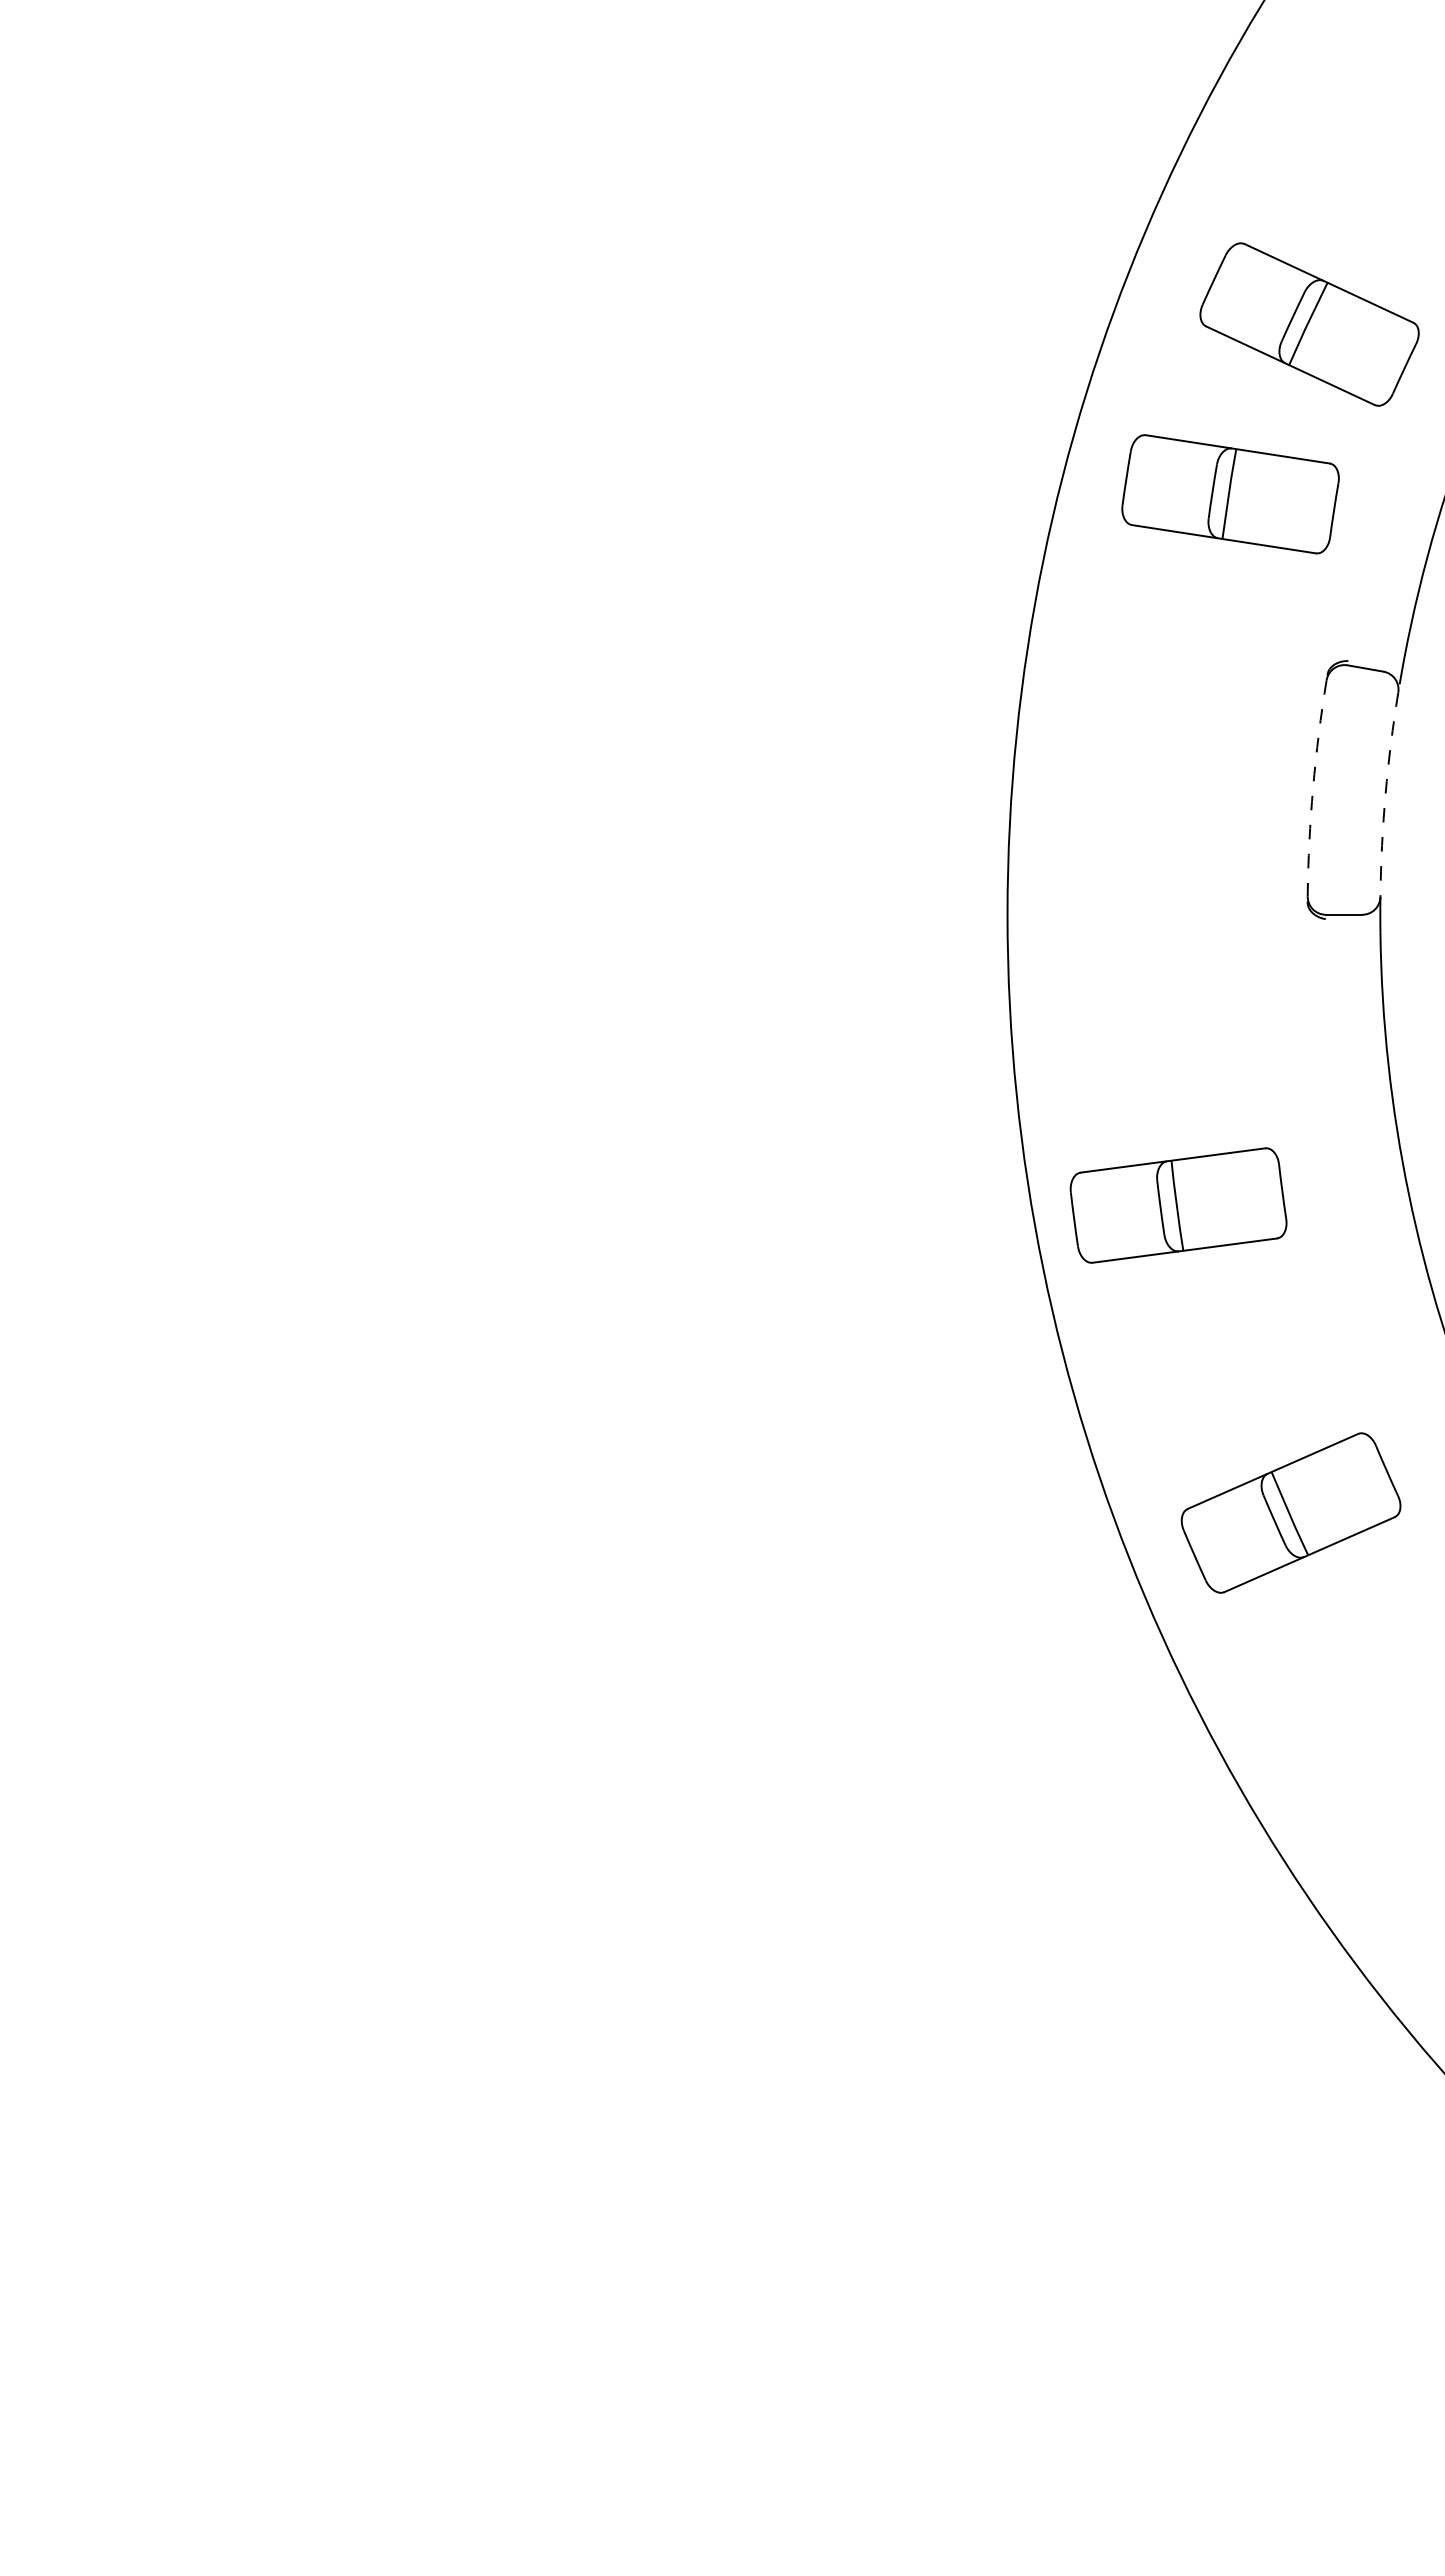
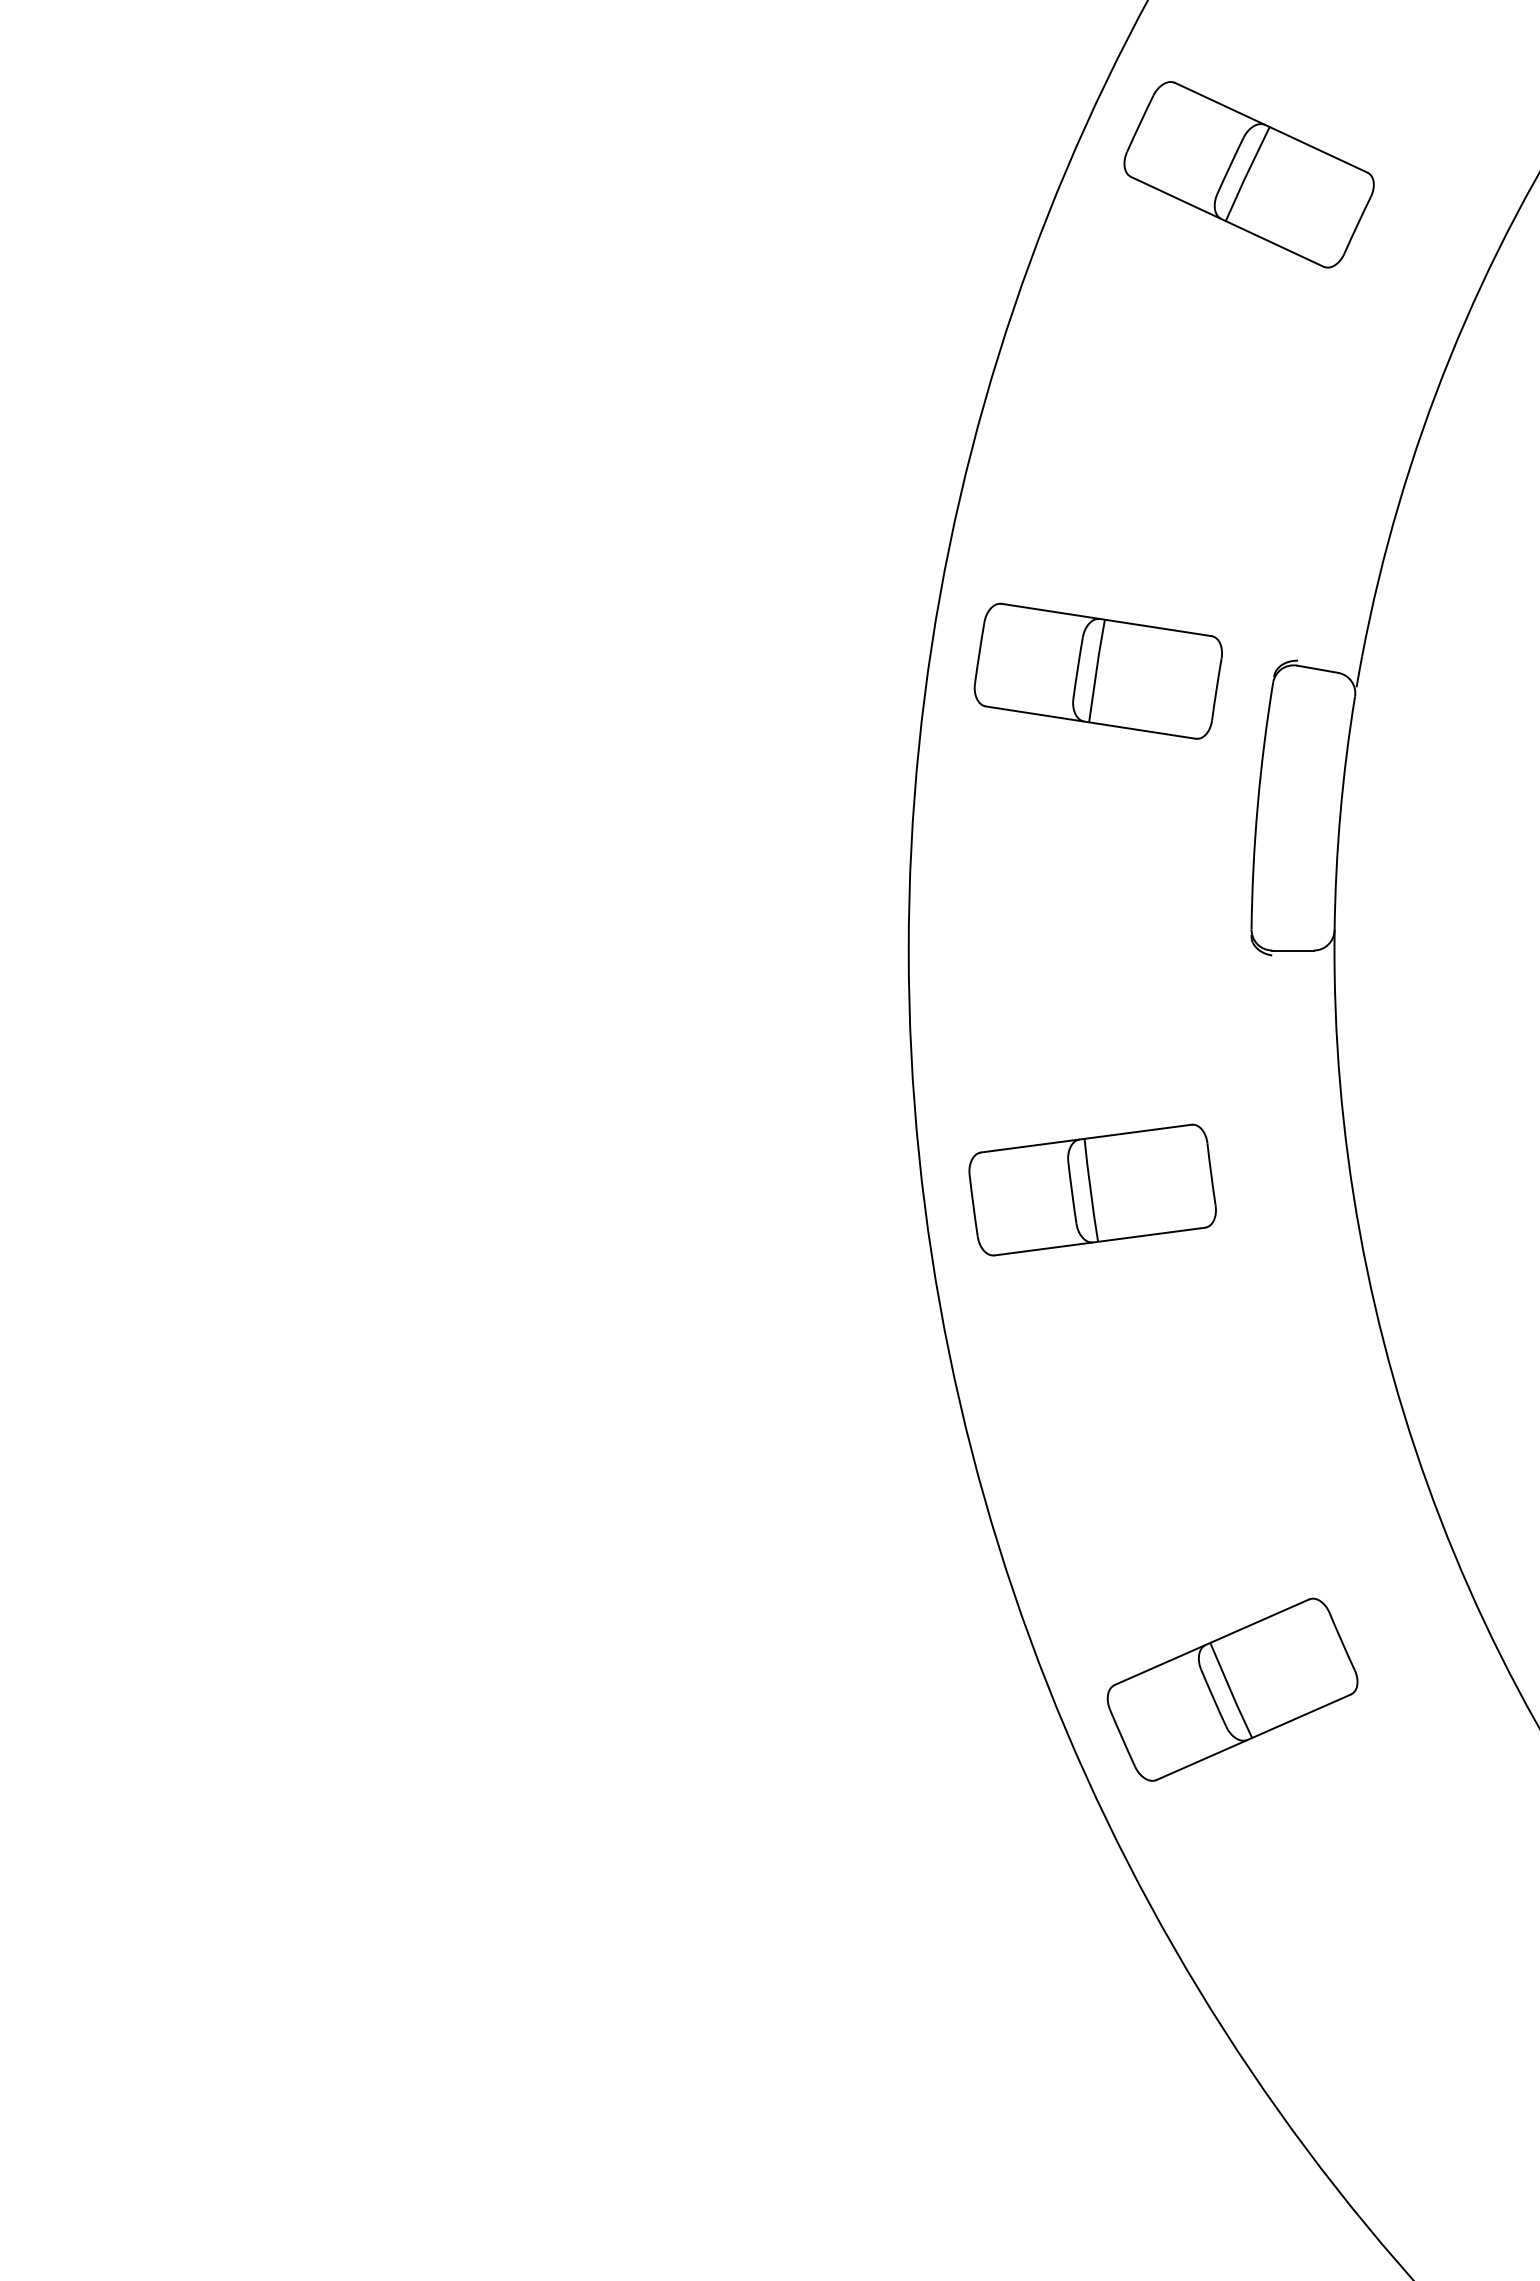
part: (1309, 324) -> (1249, 174), moved
part: (1230, 494) -> (1098, 671), moved
arc: (1313, 788) -> (1258, 806), dashed -> solid
arc: (1385, 794) -> (1340, 813), dashed -> solid
part: (1178, 1205) -> (1092, 1190), moved
part: (1290, 1512) -> (1231, 1689), moved

